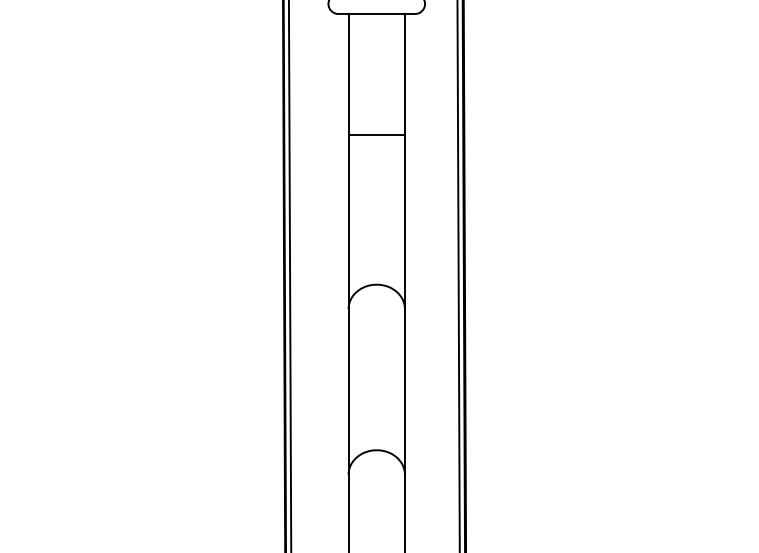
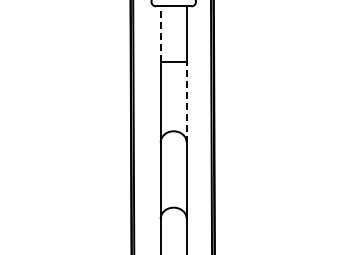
line: (348, 74) -> (160, 34), solid -> dashed
line: (404, 220) -> (186, 101), solid -> dashed

